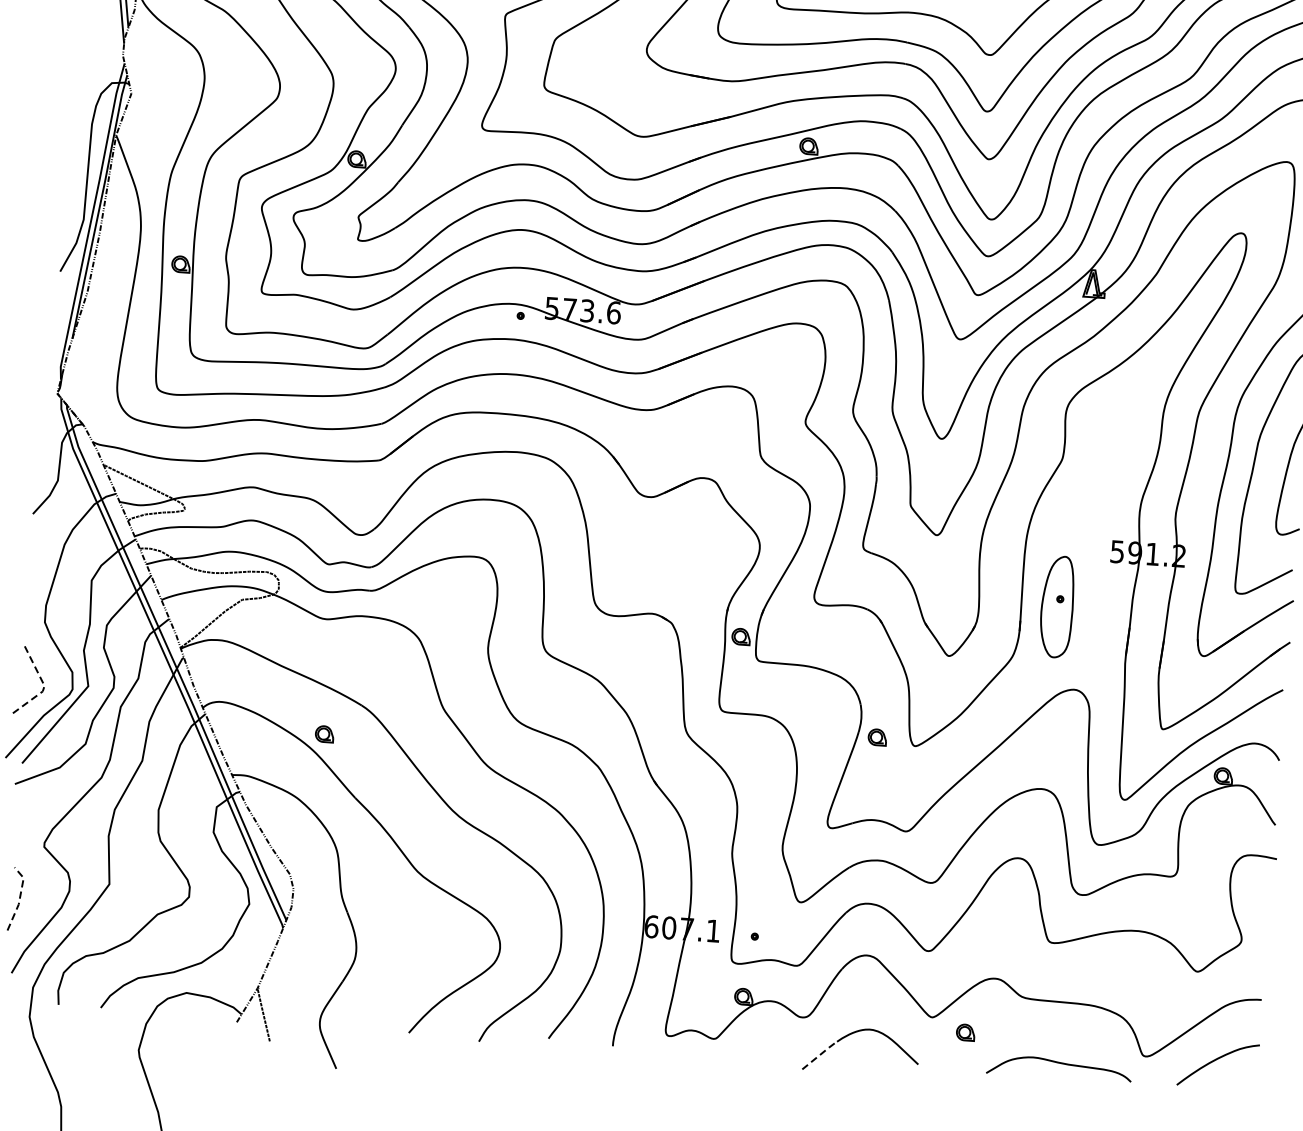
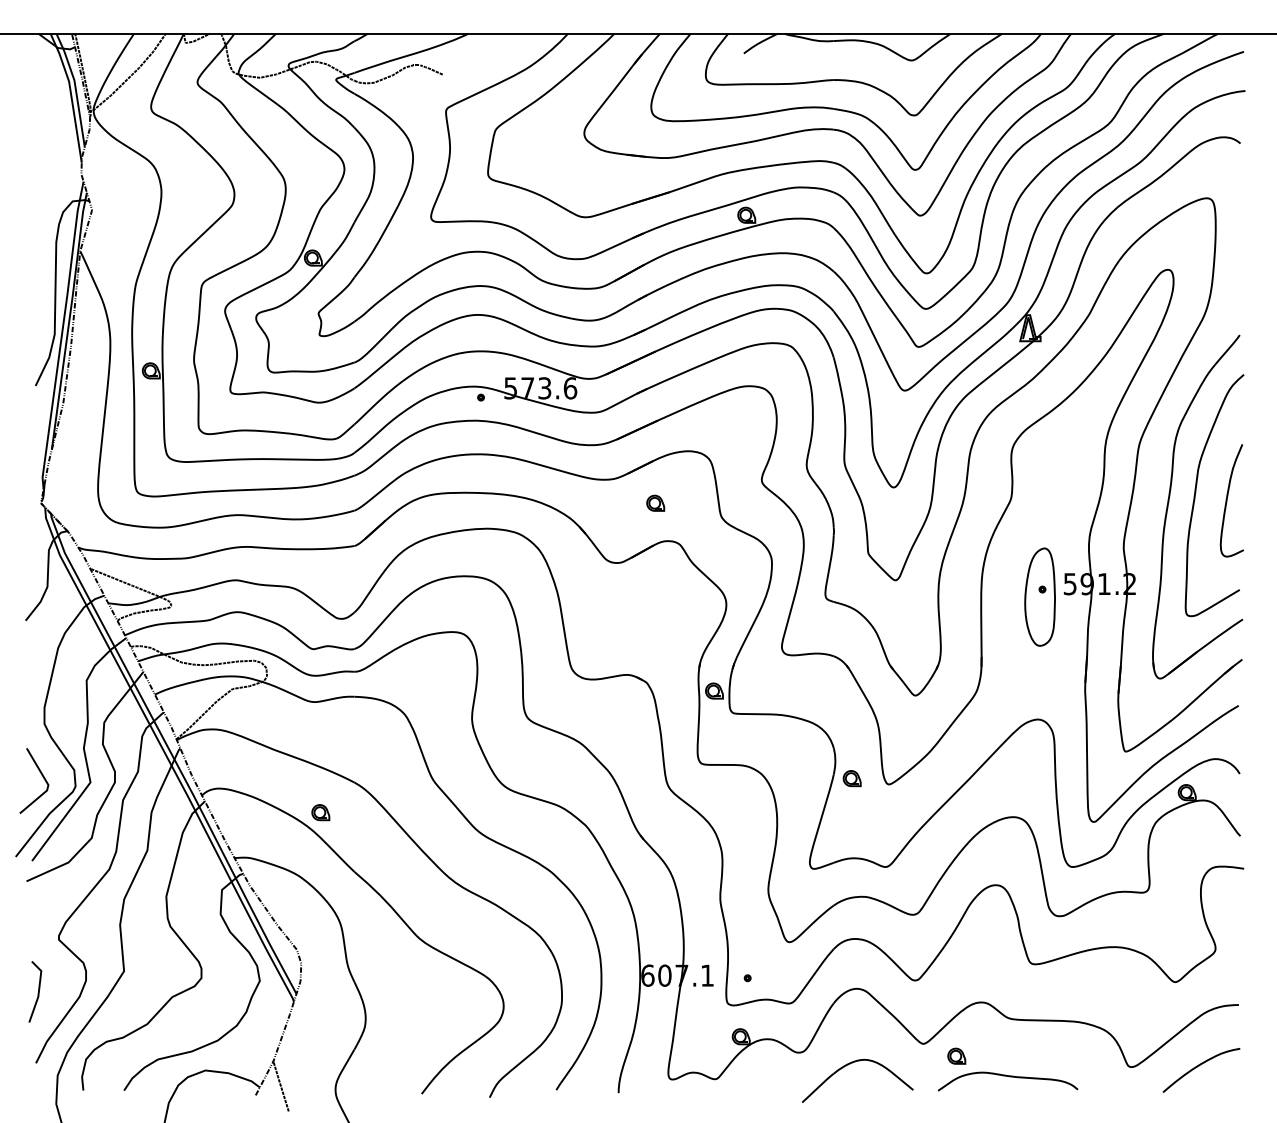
part: (693, 437) -> (655, 502), added
part: (1056, 606) -> (1039, 596), moved
line: (44, 686) -> (48, 785), dashed -> solid
line: (20, 898) -> (39, 990), dashed -> solid
line: (821, 1053) -> (819, 1086), dashed -> solid
curve: (1061, 1064) -> (1009, 1077), moved

